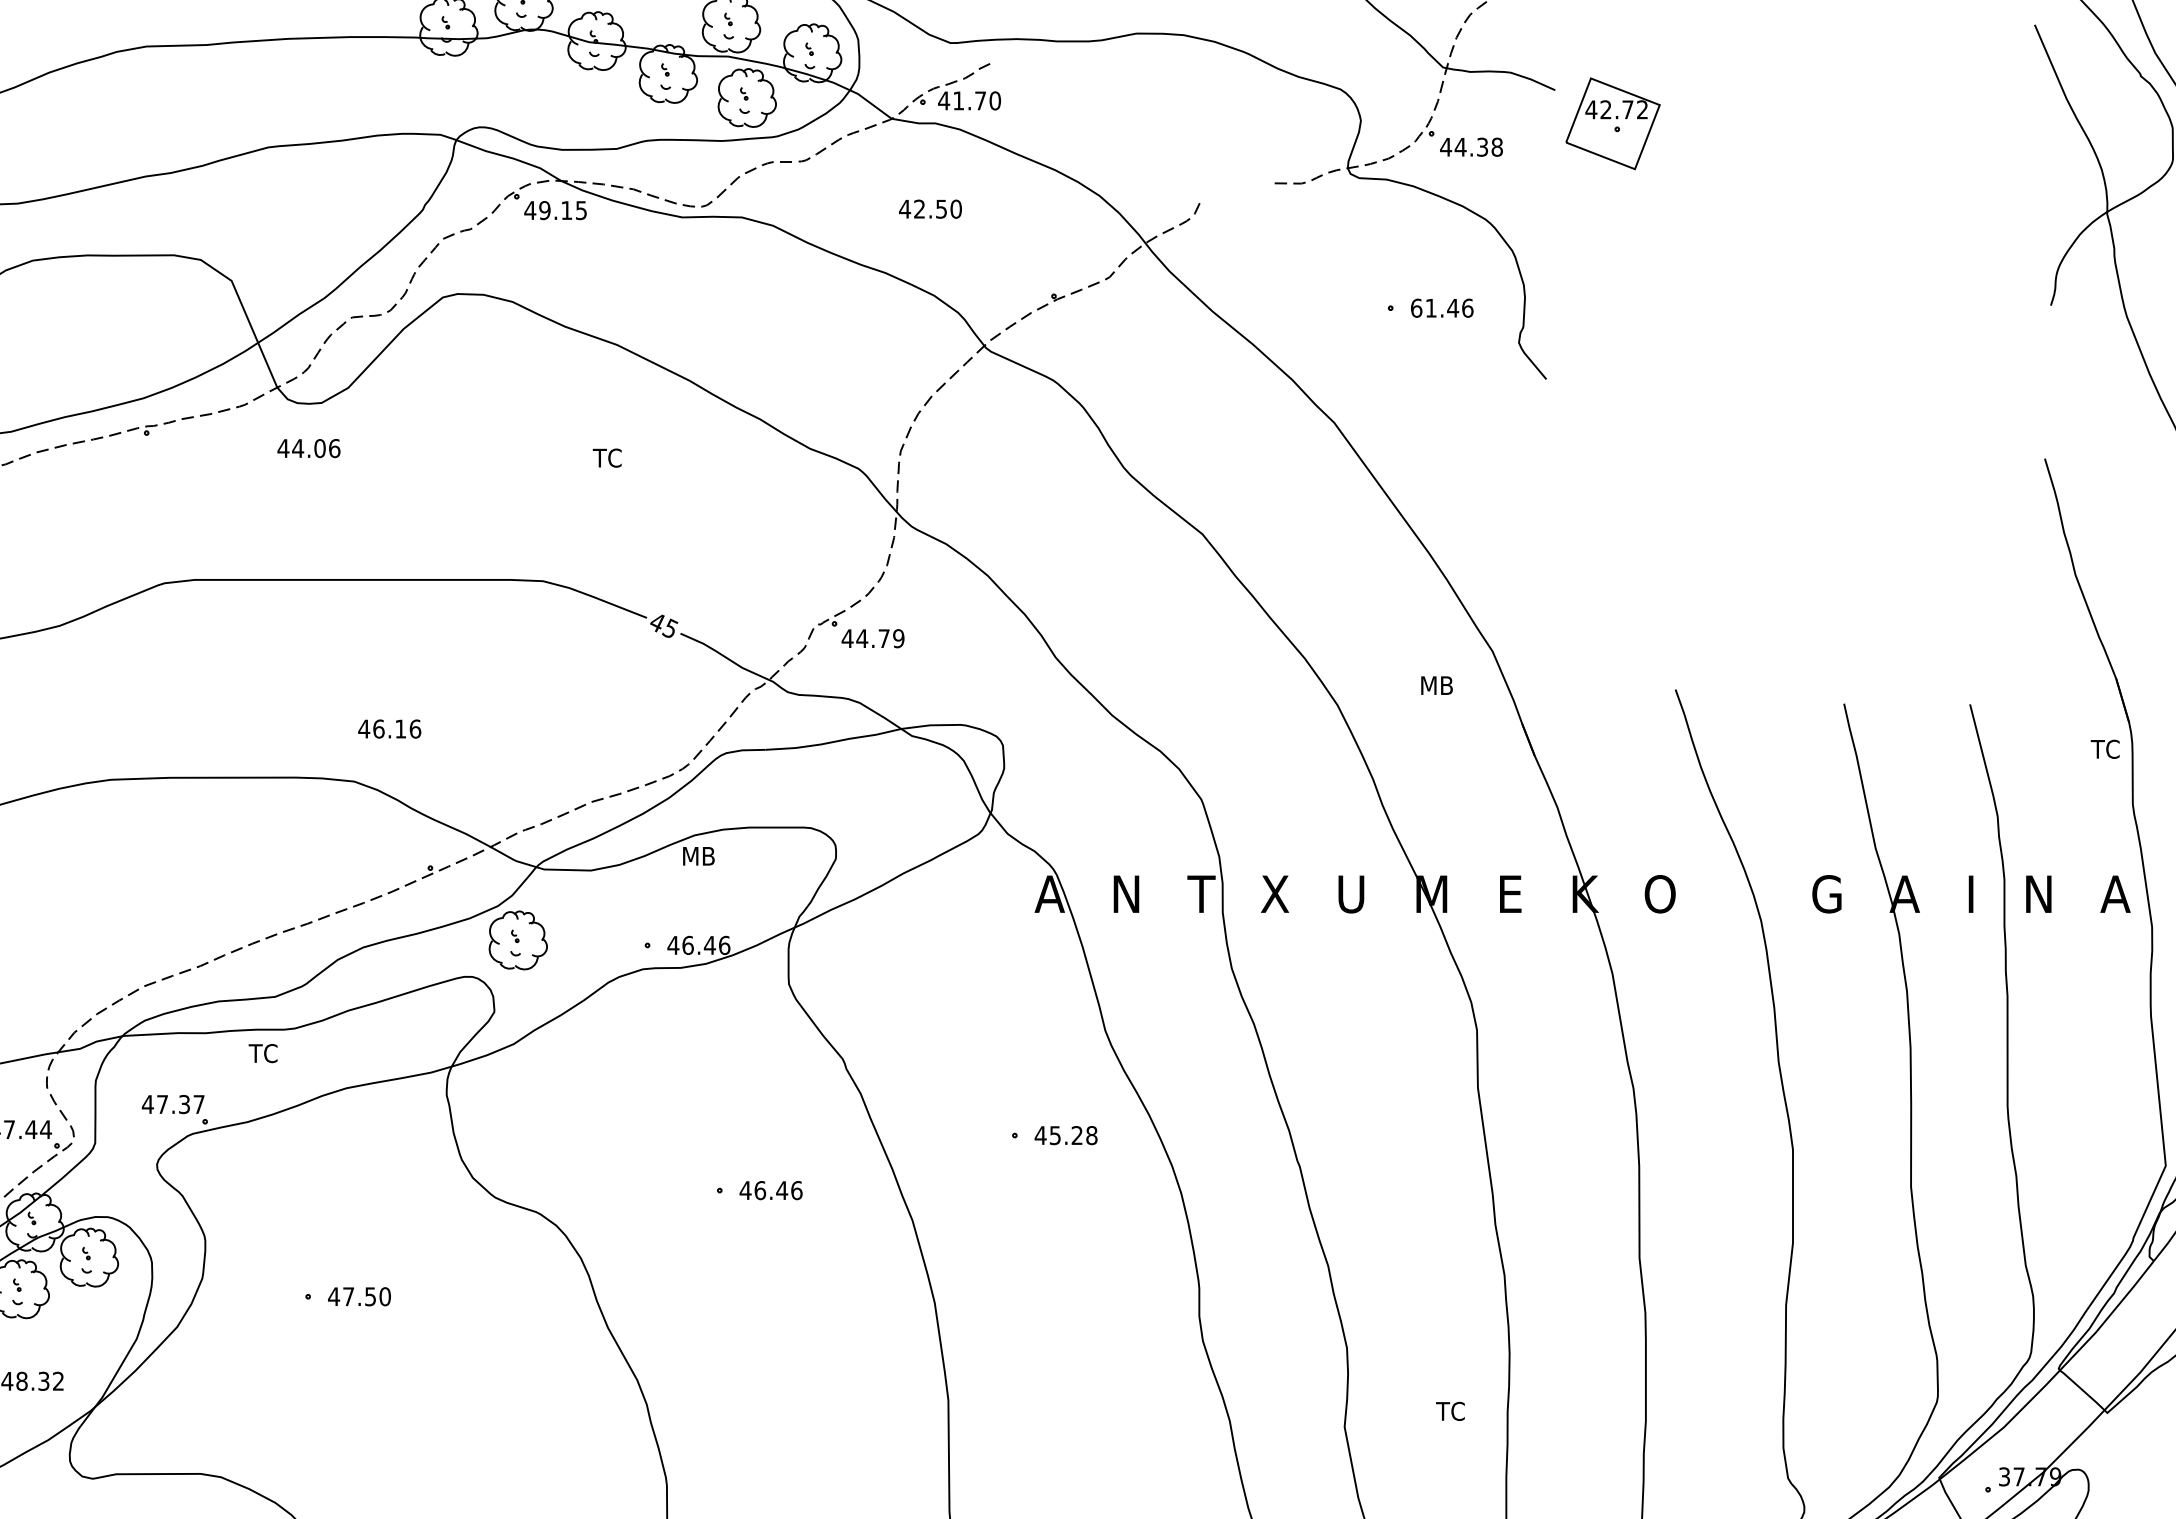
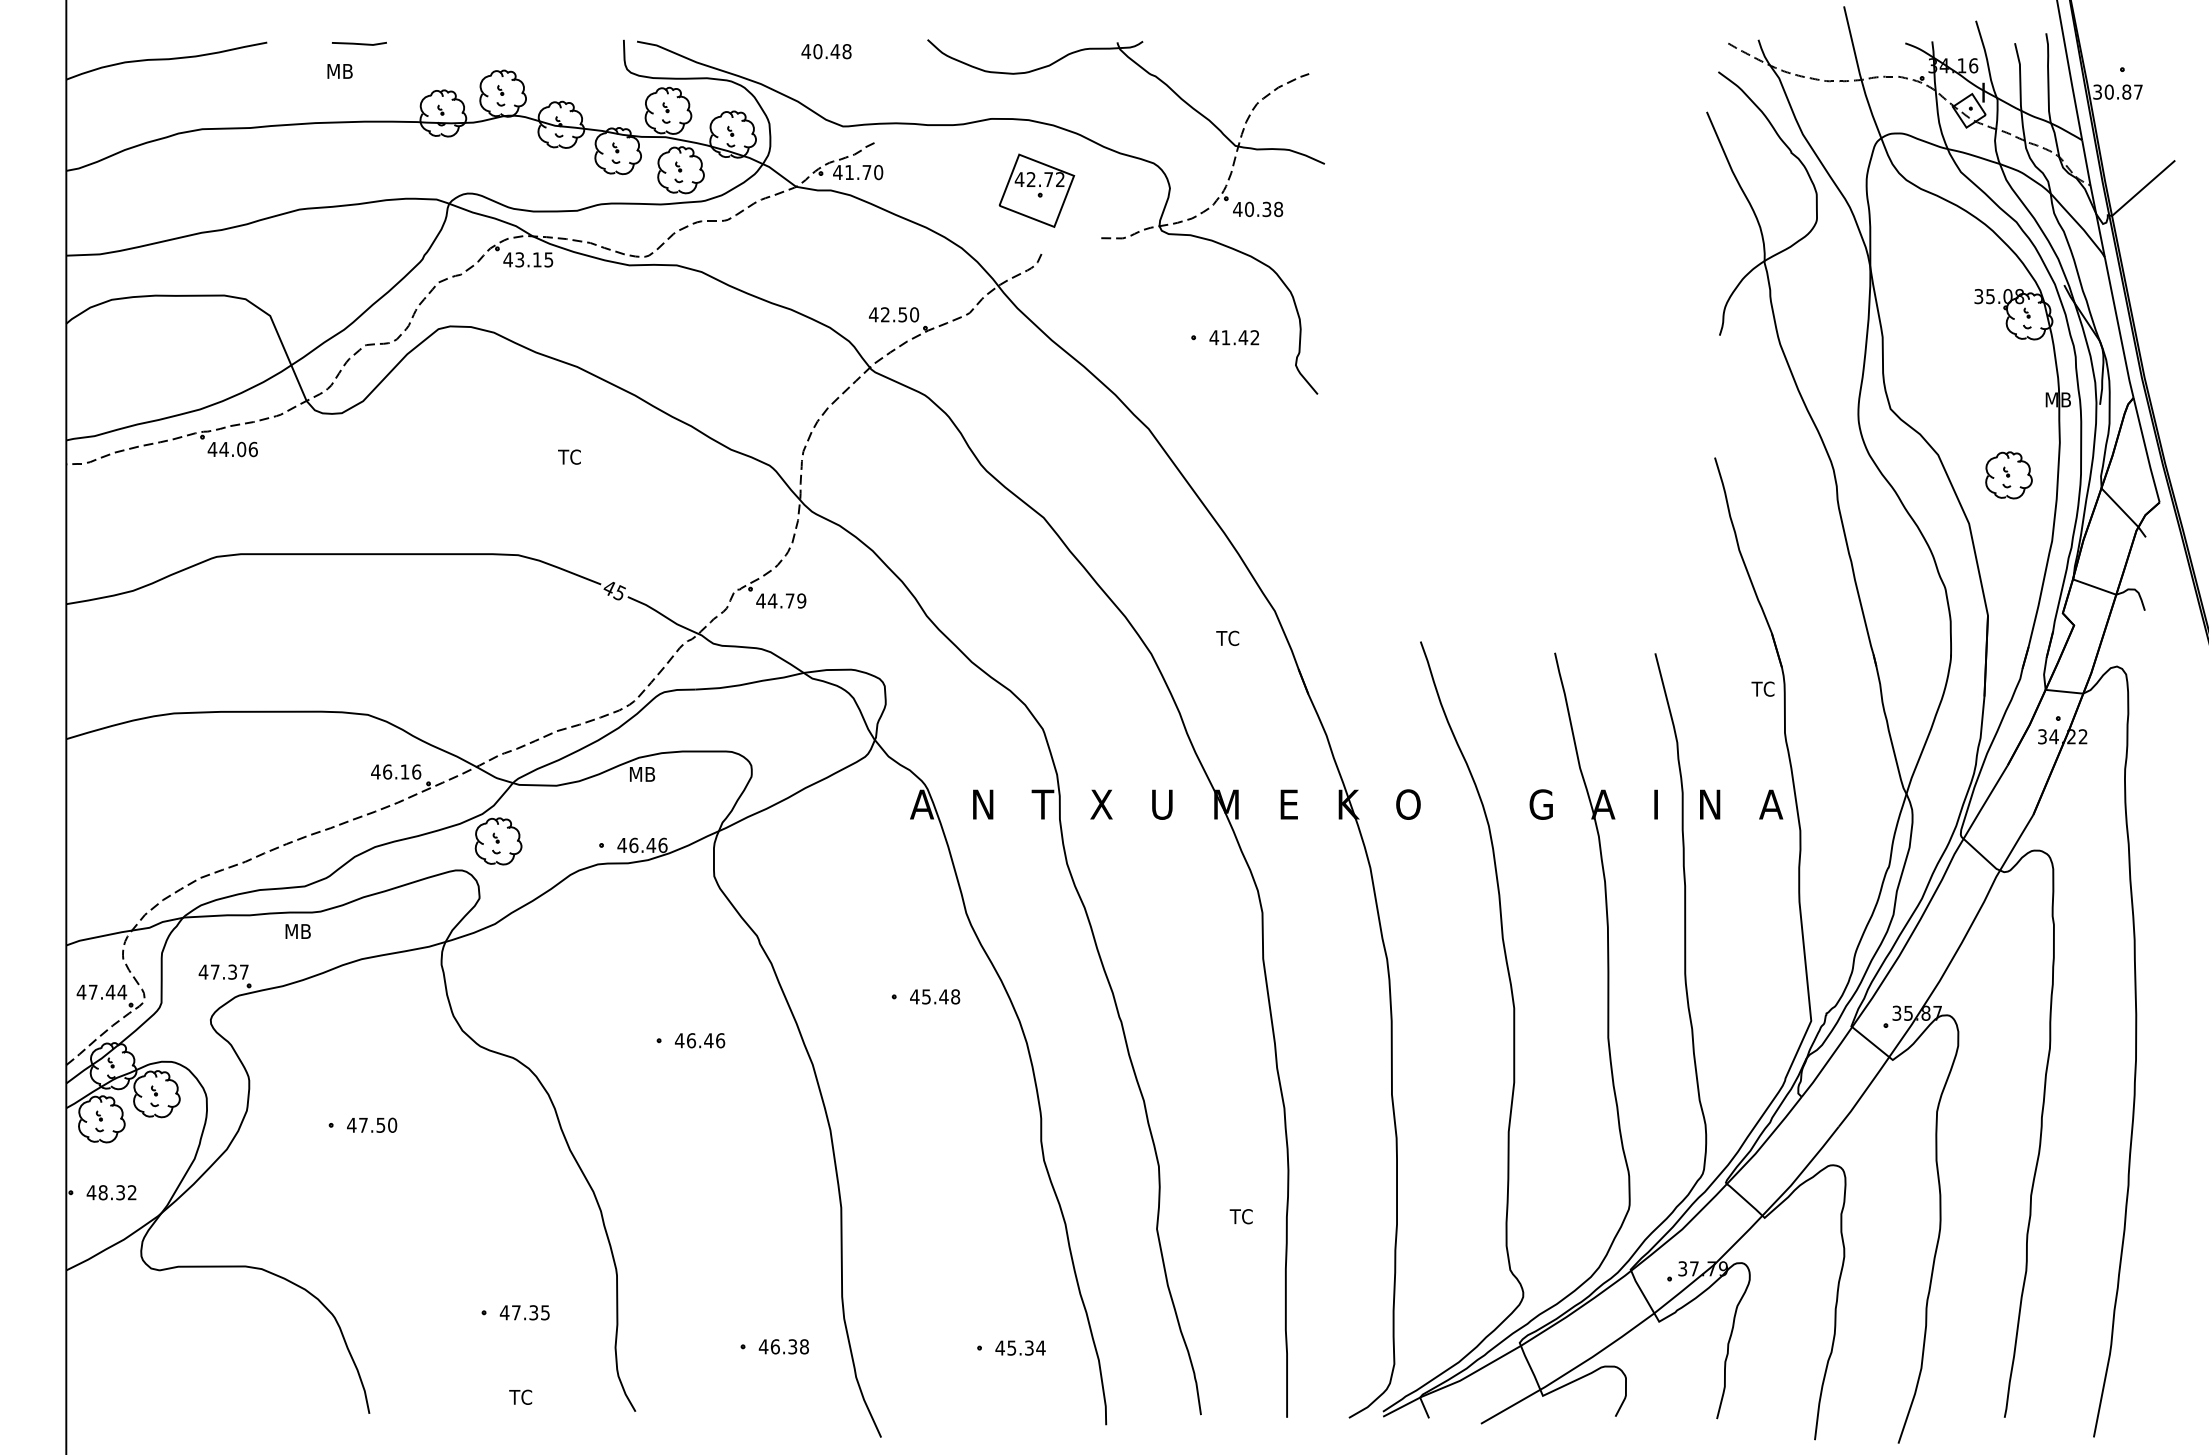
part: (1612, 123) -> (1036, 190), moved
text: (1460, 147) -> (1249, 209), 44.38 -> 40.38
text: (931, 208) -> (894, 314), moved
text: (544, 210) -> (519, 259), 49.15 -> 43.15
text: (1441, 307) -> (1234, 337), 61.46 -> 41.42
text: (308, 448) -> (232, 449), moved
text: (1435, 685) -> (1229, 638), MB -> TC
text: (390, 728) -> (396, 771), moved
text: (264, 1053) -> (296, 931), TC -> MB
text: (1076, 1135) -> (943, 996), 45.28 -> 45.48

